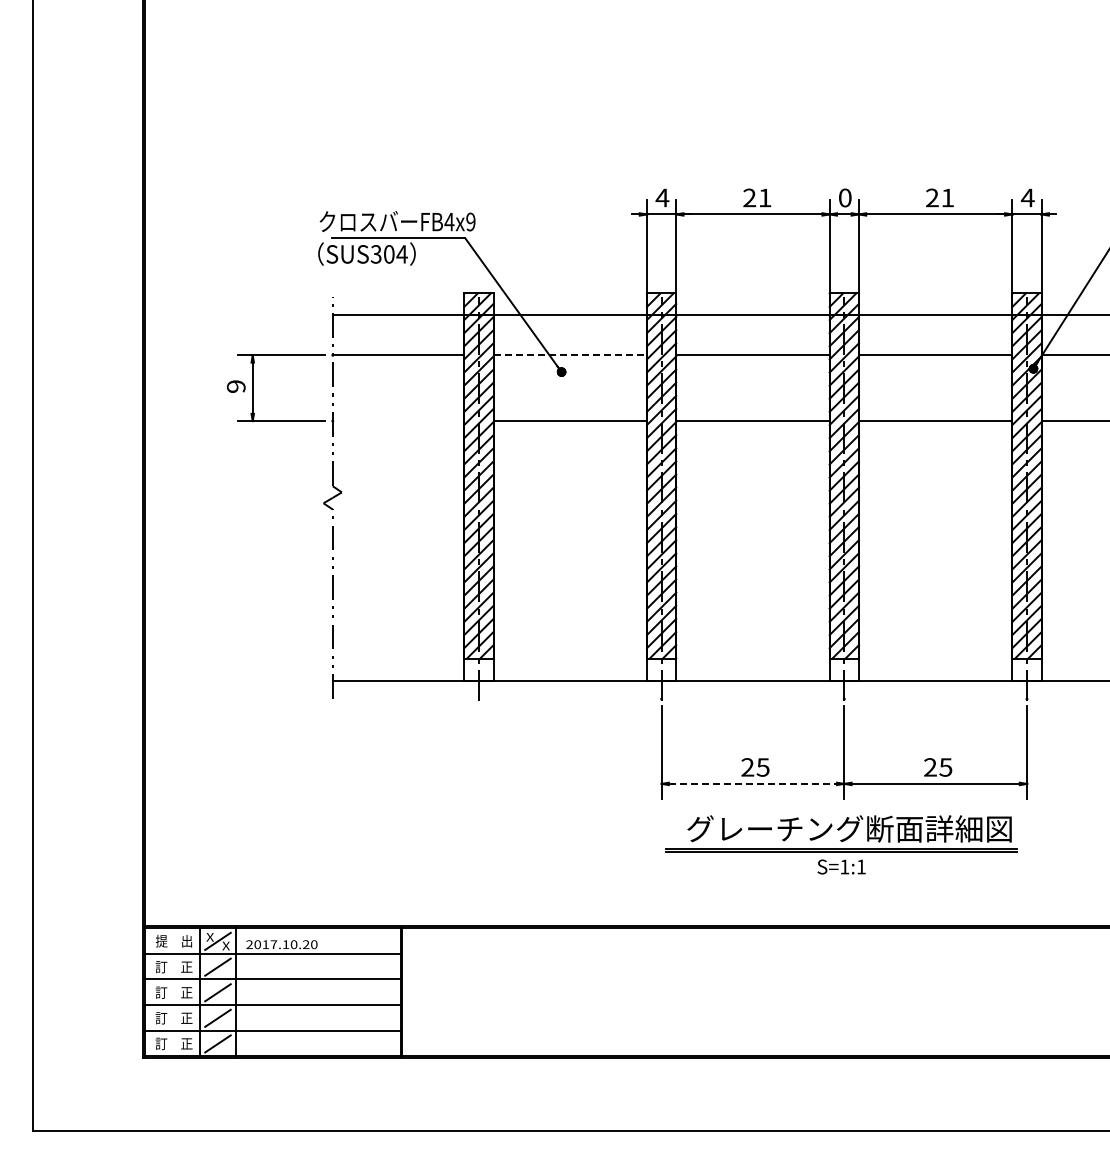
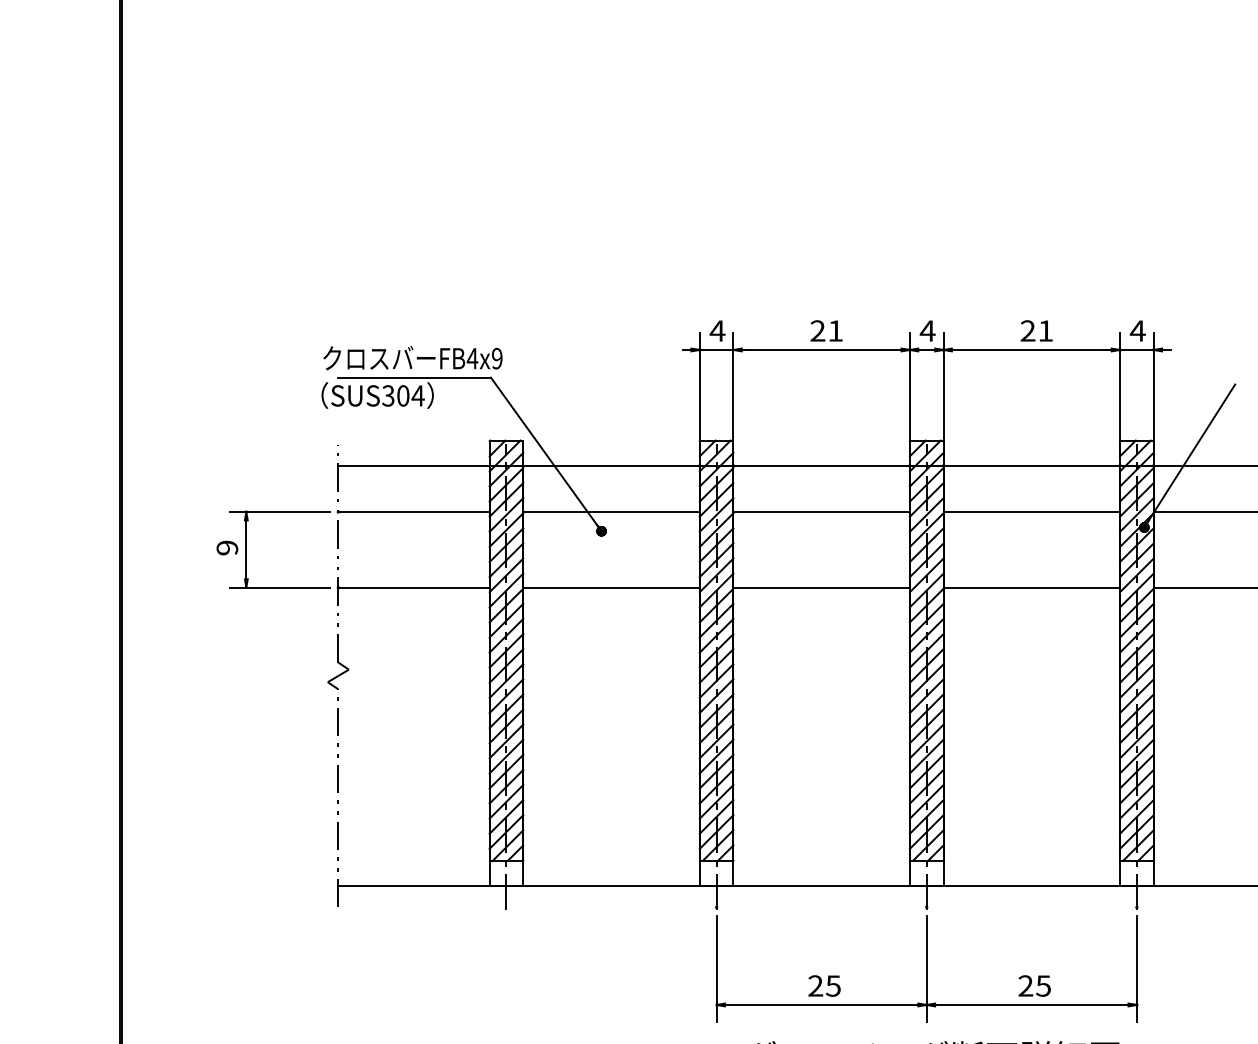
text: (845, 197) -> (928, 330), 0 -> 4
line: (570, 355) -> (611, 512), dashed -> solid
line: (398, 421) -> (413, 588), added
line: (753, 783) -> (822, 1004), dashed -> solid

